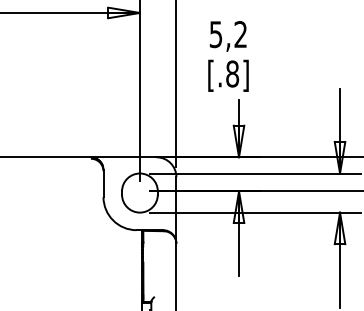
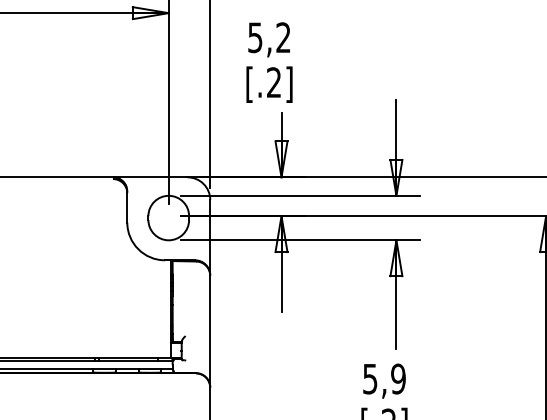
text: (231, 73) -> (273, 82), [.8] -> [.2]

